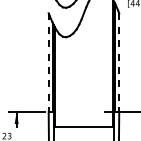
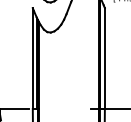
line: (48, 63) -> (32, 59), dashed -> solid
line: (119, 63) -> (105, 59), dashed -> solid

